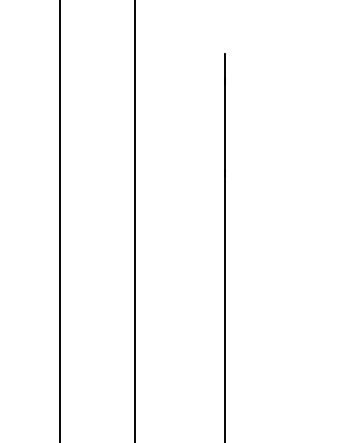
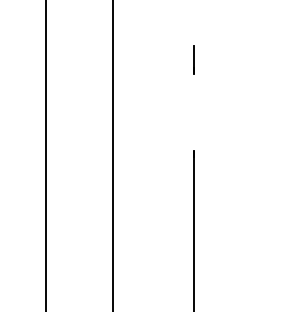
line: (224, 126) -> (193, 111), removed

